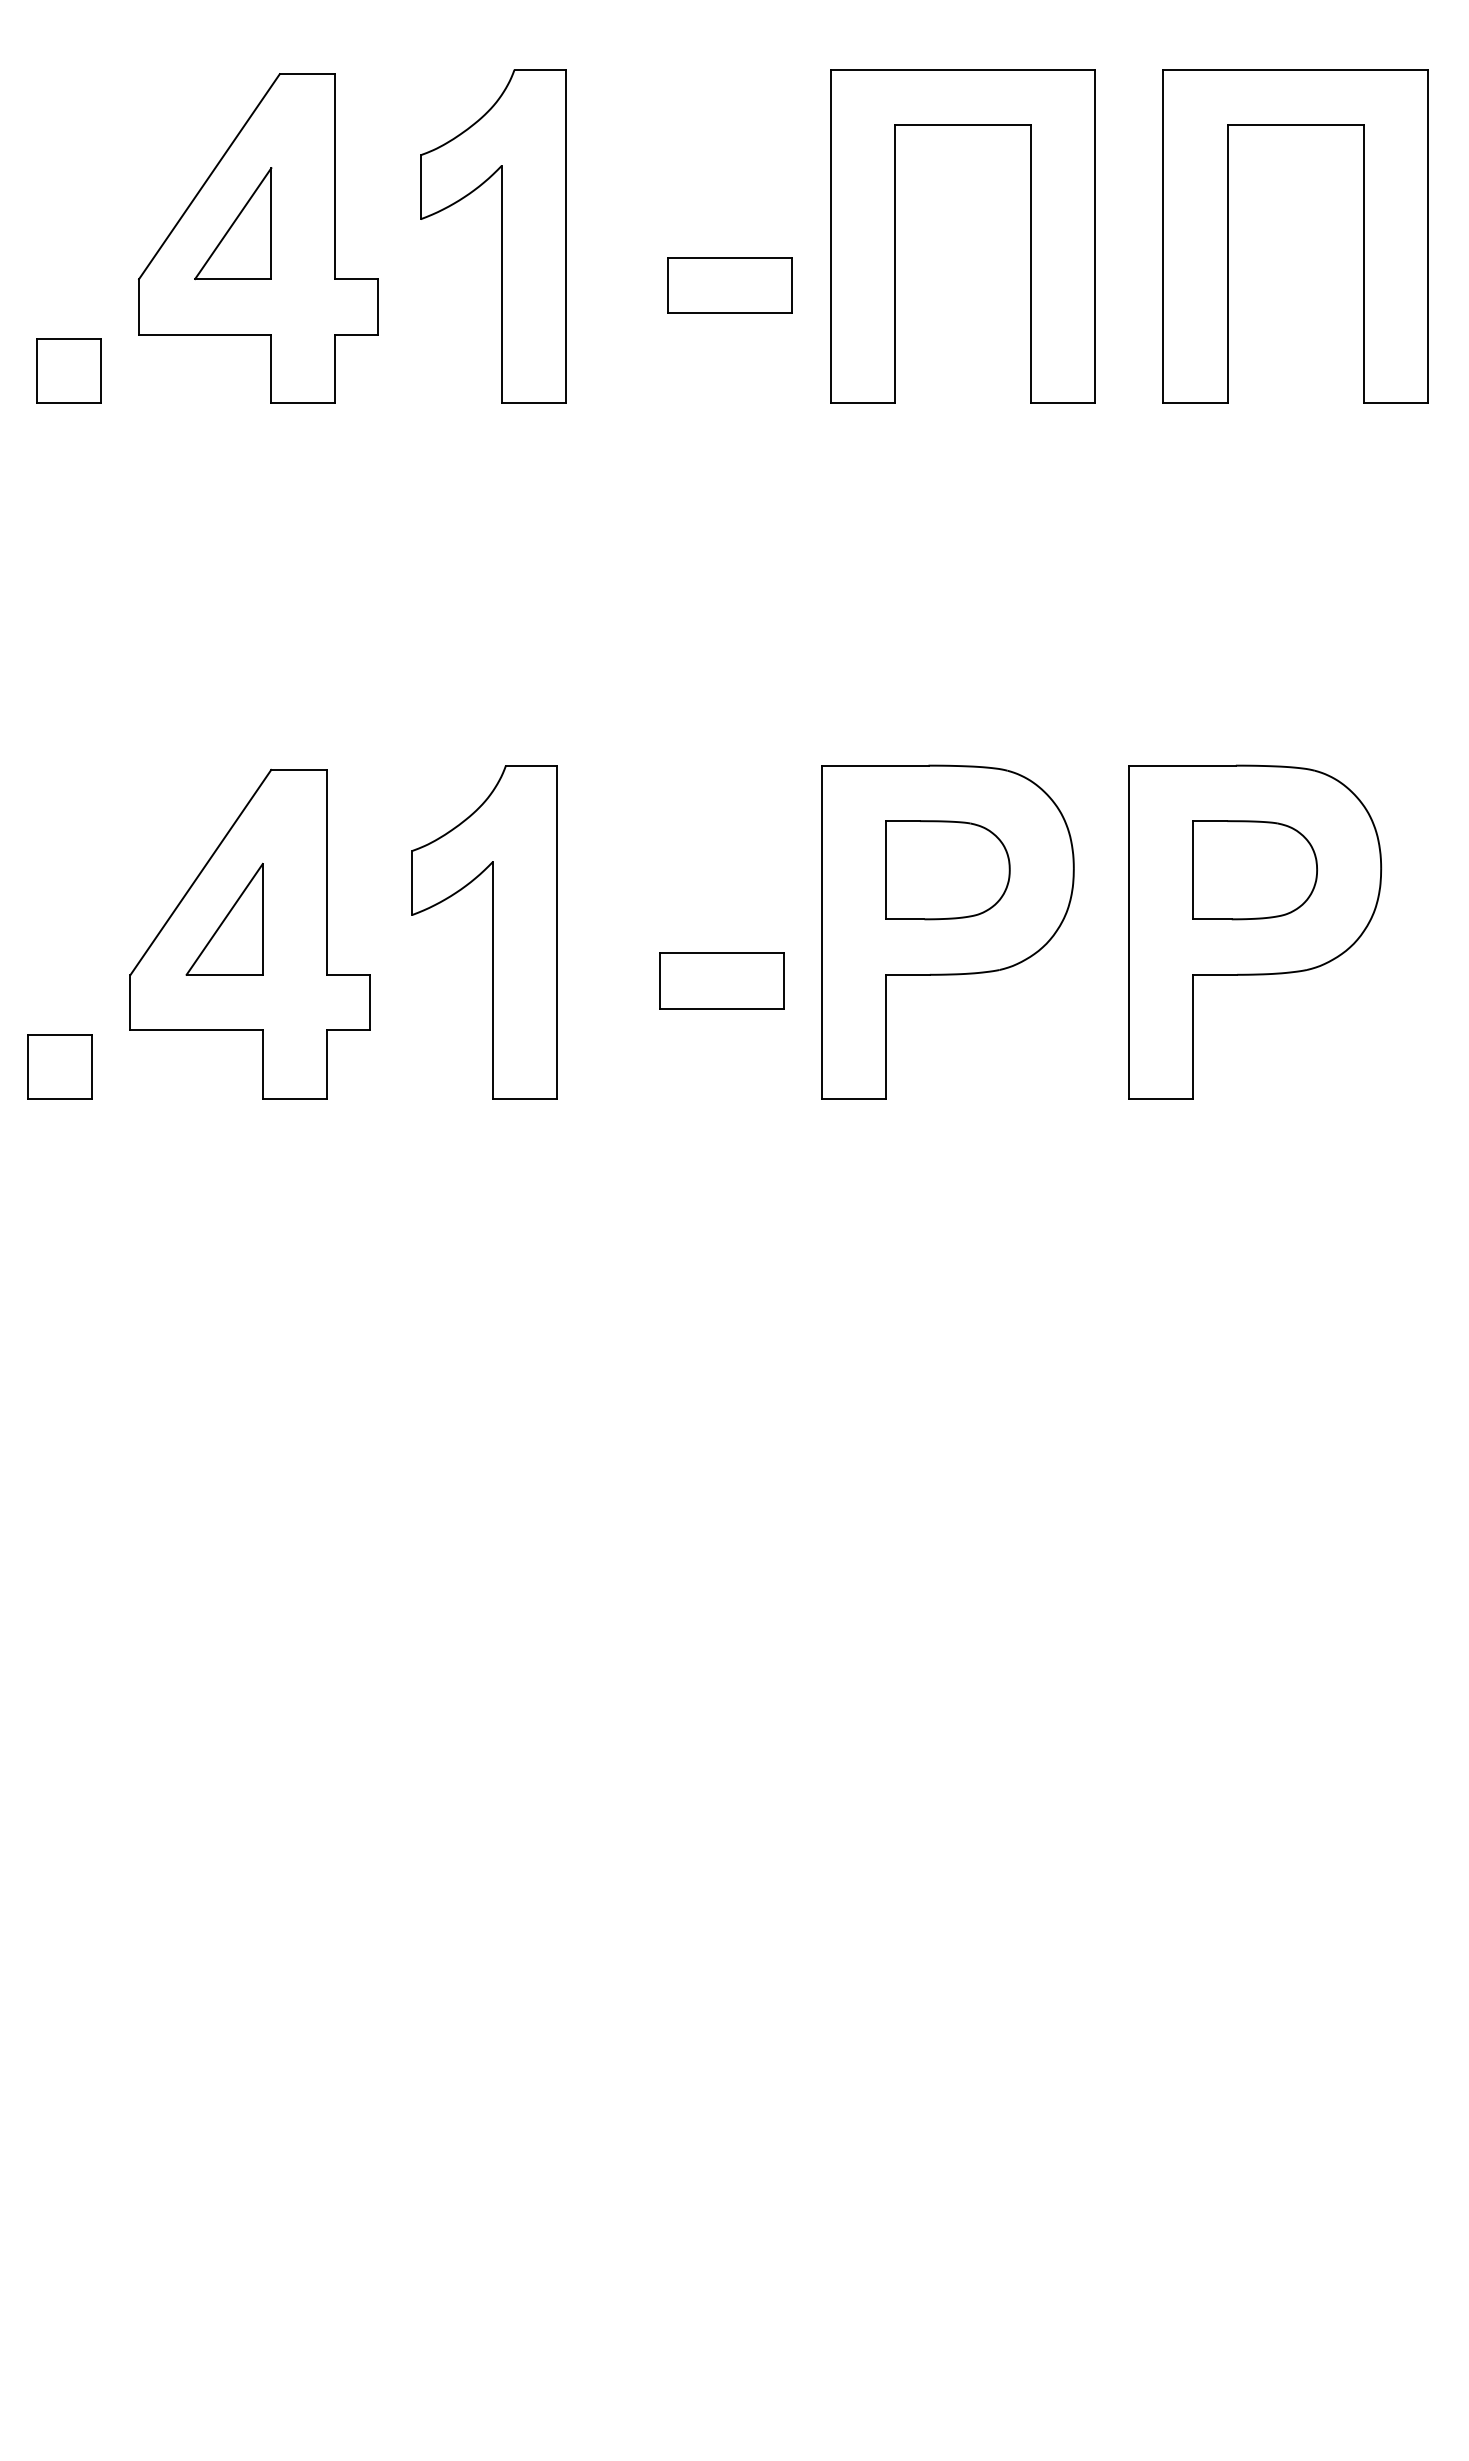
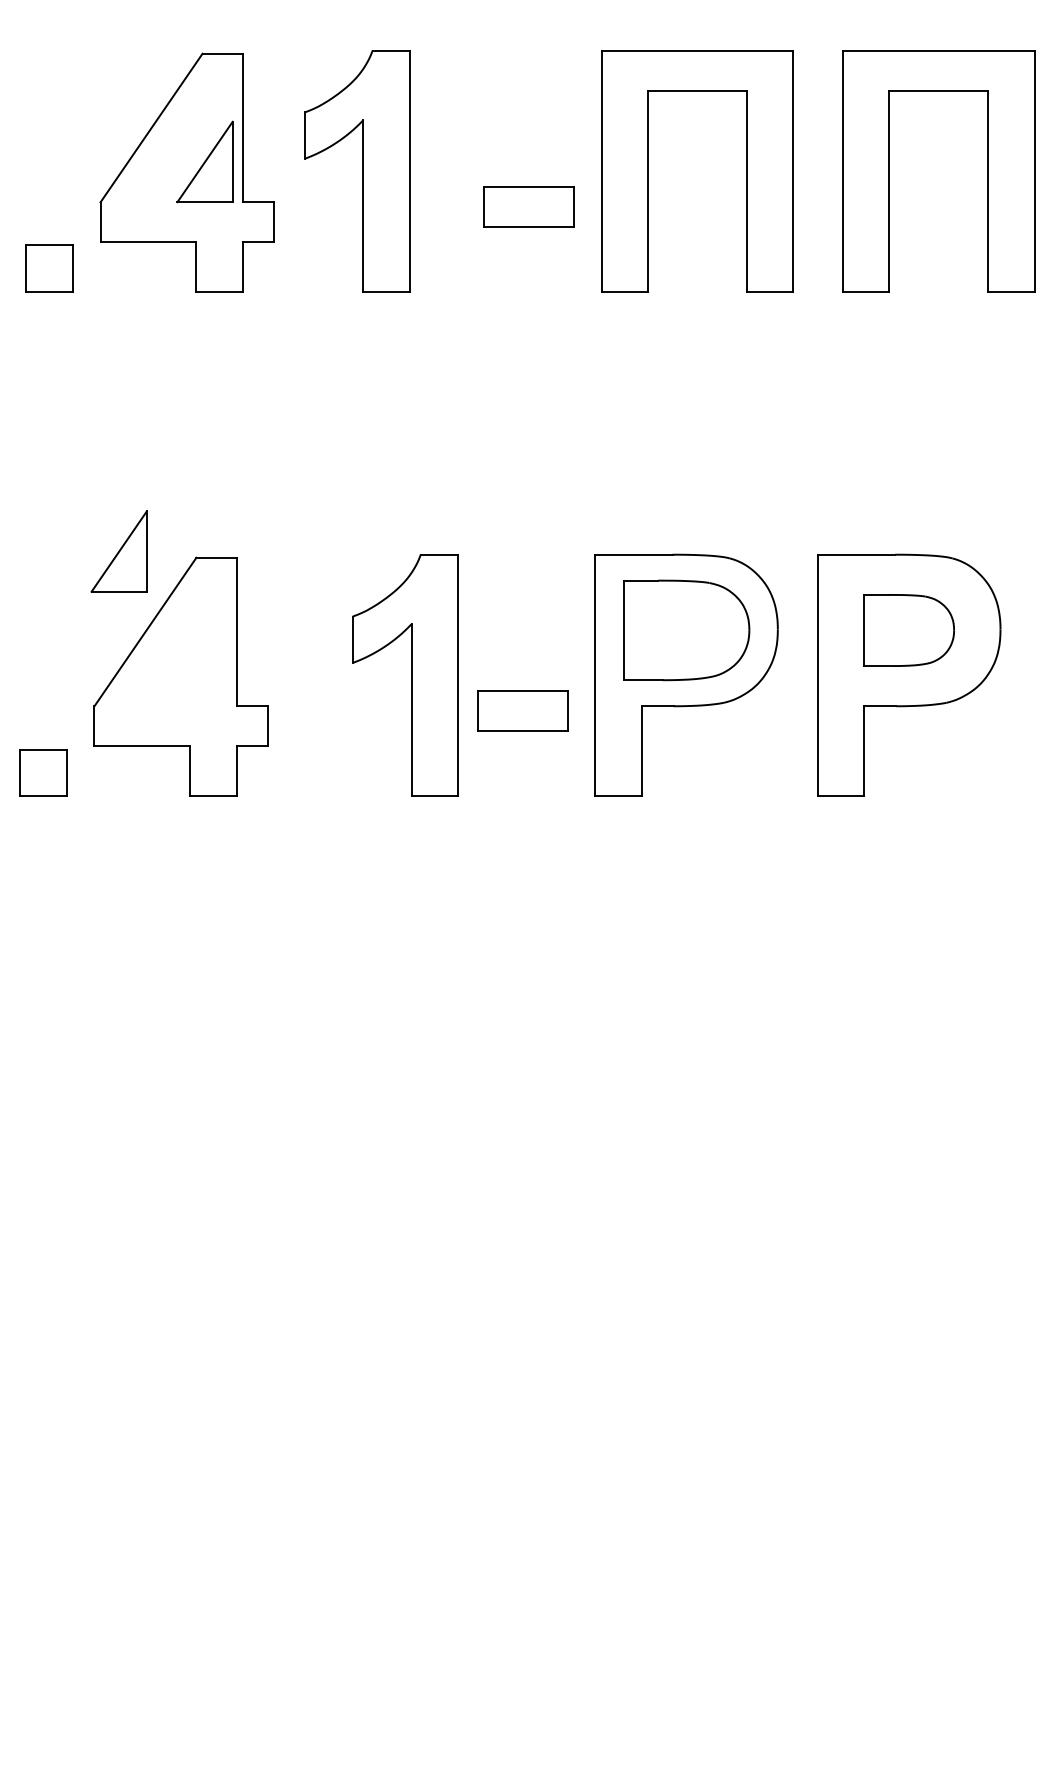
part: (233, 223) -> (205, 161), moved
part: (947, 870) -> (686, 630), size x1.4
part: (224, 918) -> (119, 550), moved
part: (492, 932) -> (411, 675), moved

